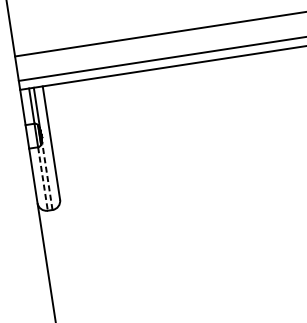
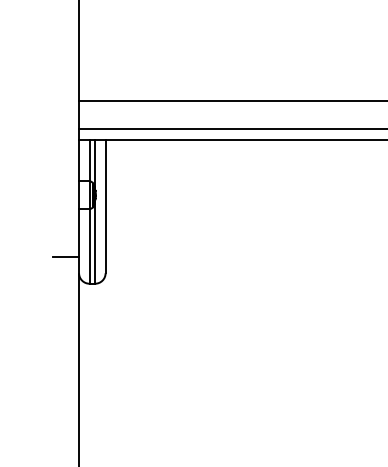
line: (47, 174) -> (95, 242), dashed -> solid
line: (42, 179) -> (89, 246), dashed -> solid
line: (23, 191) -> (65, 257), added

